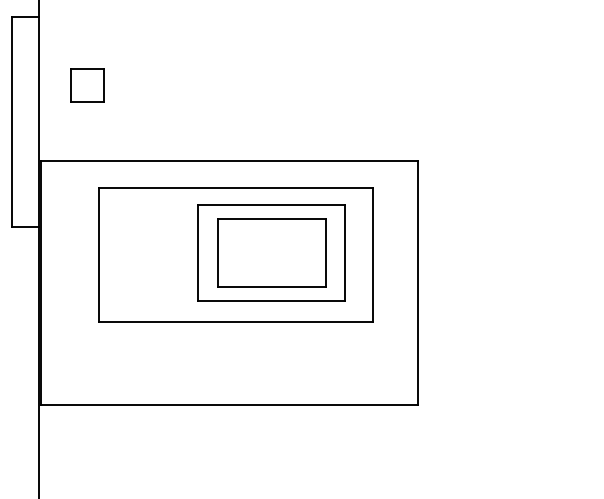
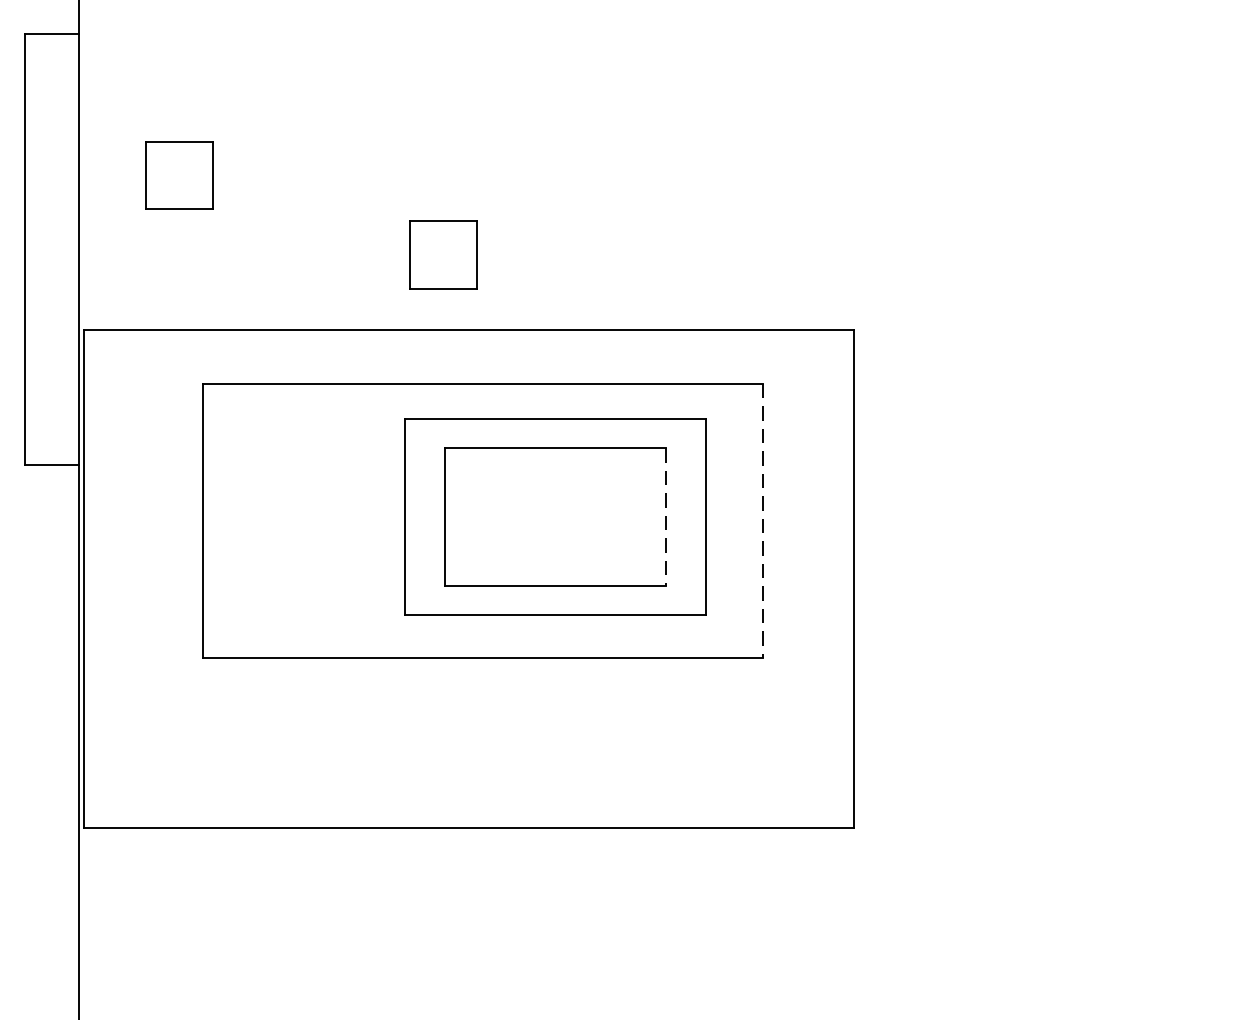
part: (216, 124) -> (442, 254), added
line: (325, 252) -> (665, 516), solid -> dashed
line: (372, 255) -> (761, 522), solid -> dashed

